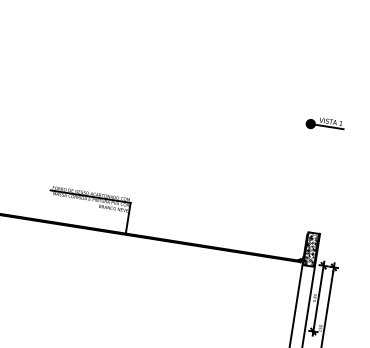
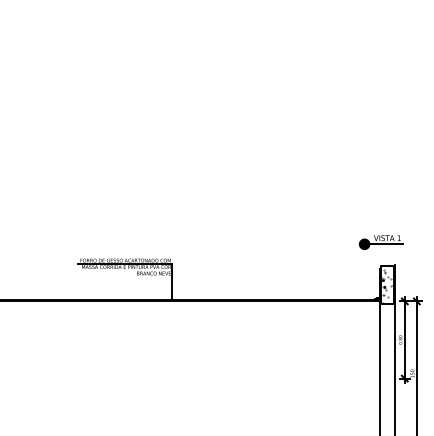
part: (324, 124) -> (380, 242), moved
hatch: (311, 249) -> (387, 284), removed

